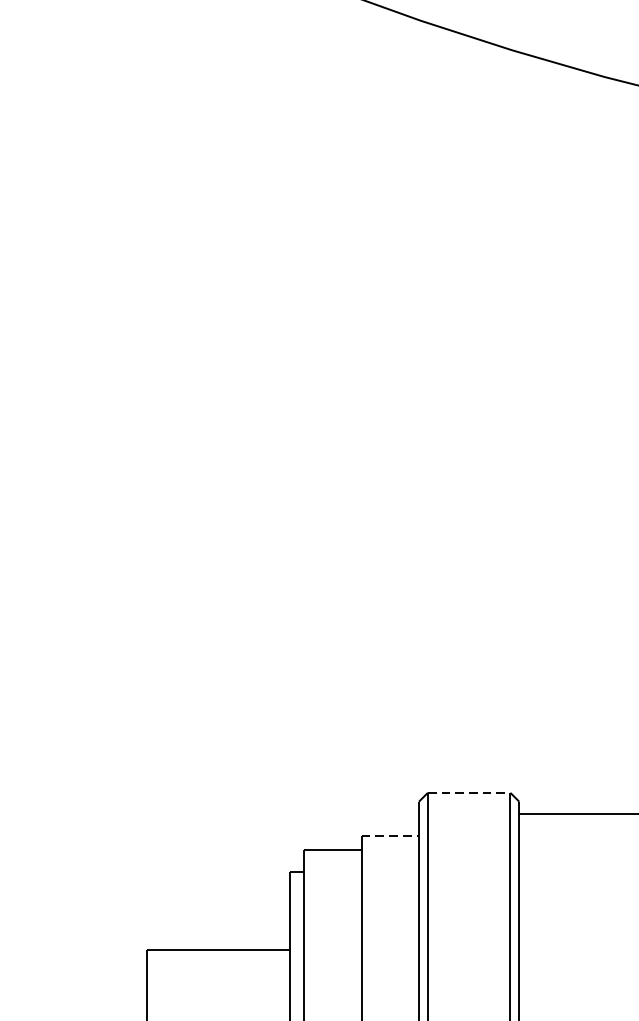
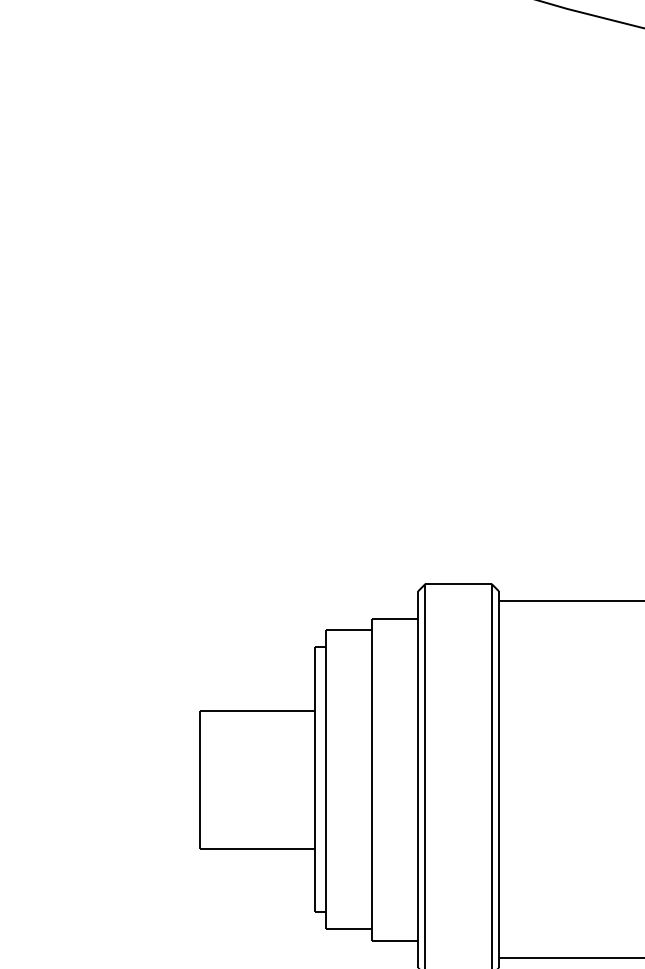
line: (470, 793) -> (459, 584), dashed -> solid
line: (390, 835) -> (395, 618), dashed -> solid

